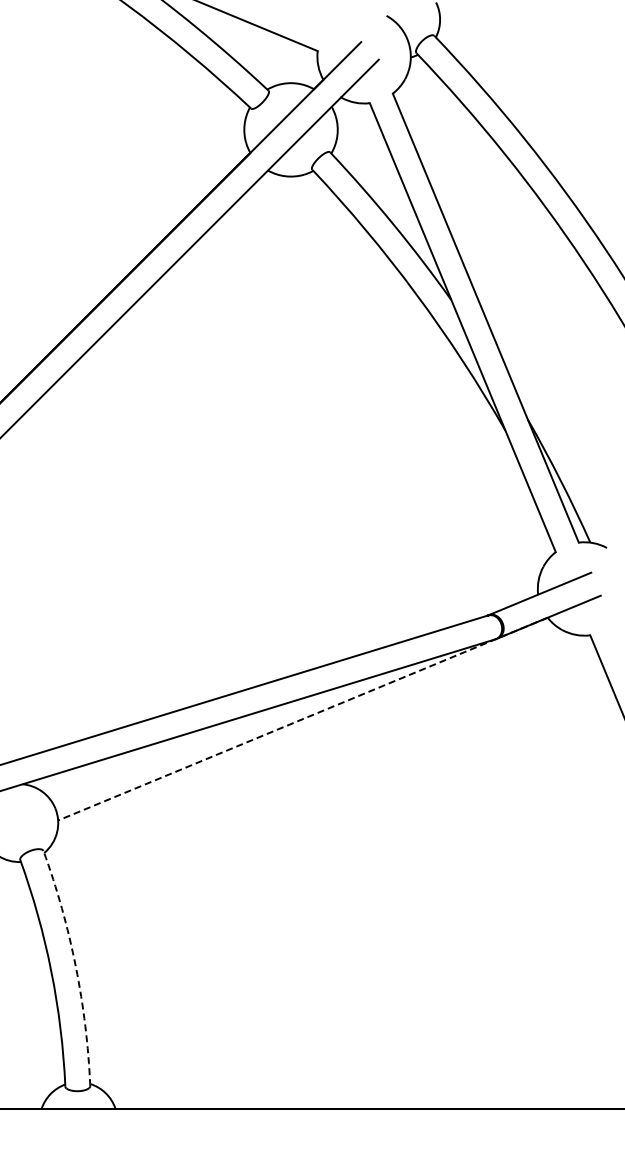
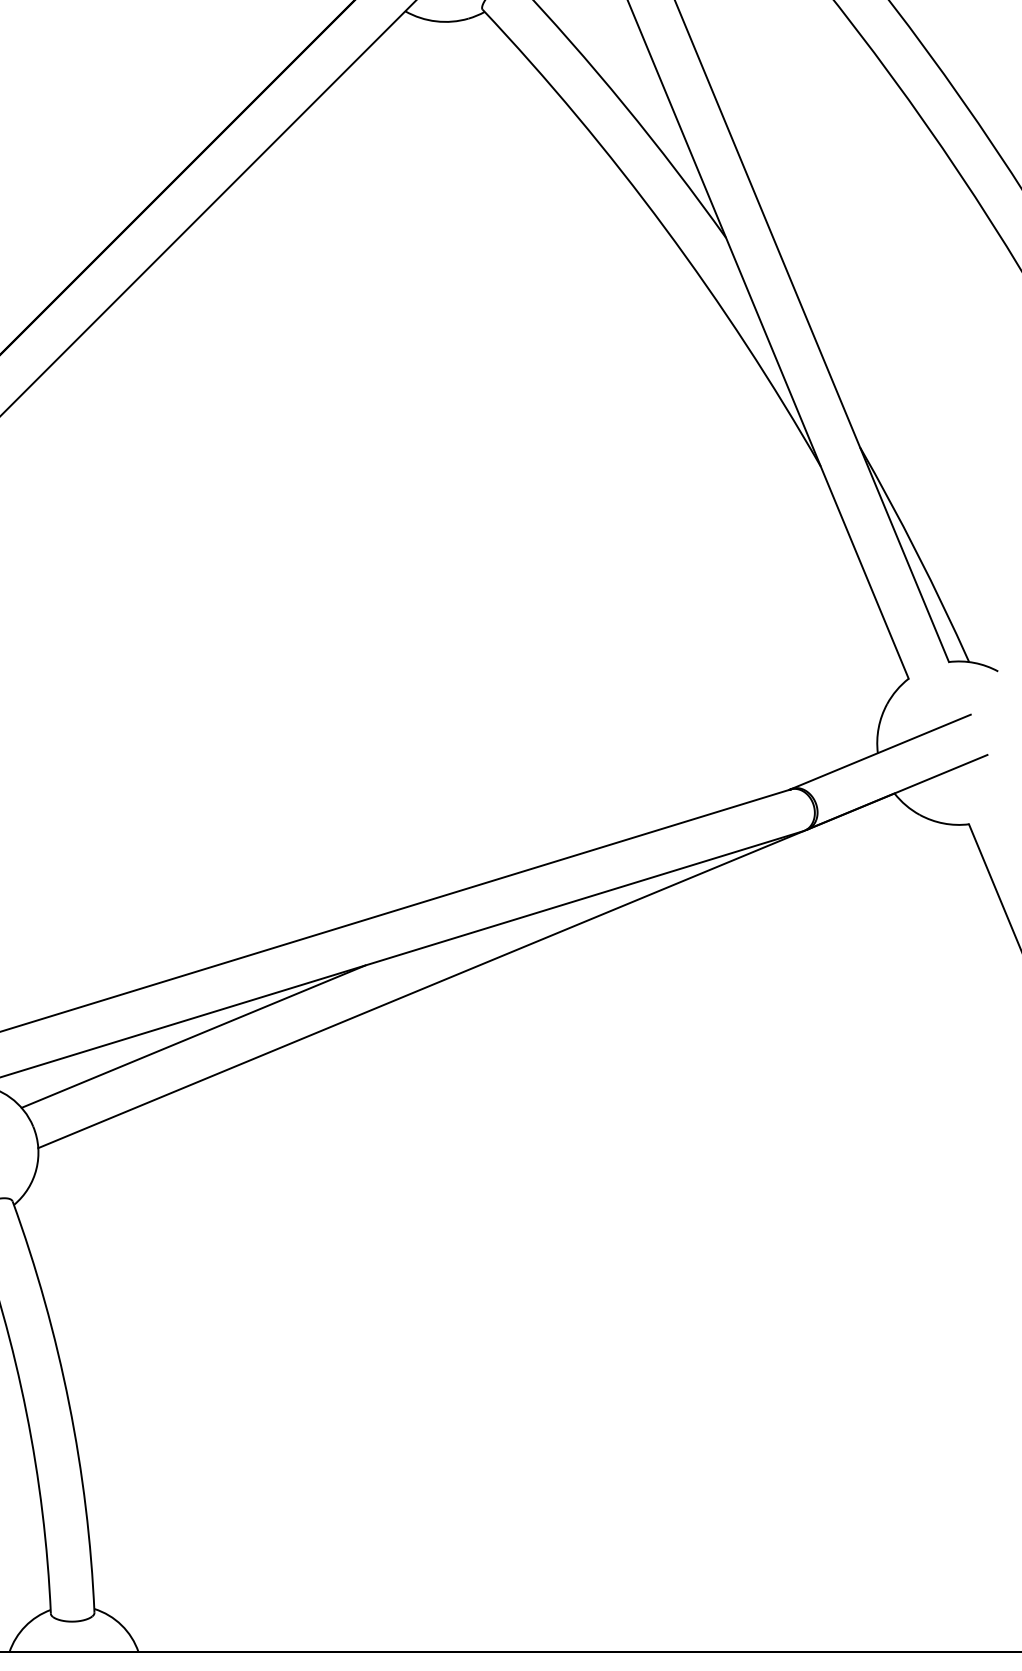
line: (302, 719) -> (465, 971), dashed -> solid
line: (146, 756) -> (192, 1036), added
arc: (75, 966) -> (68, 1403), dashed -> solid

